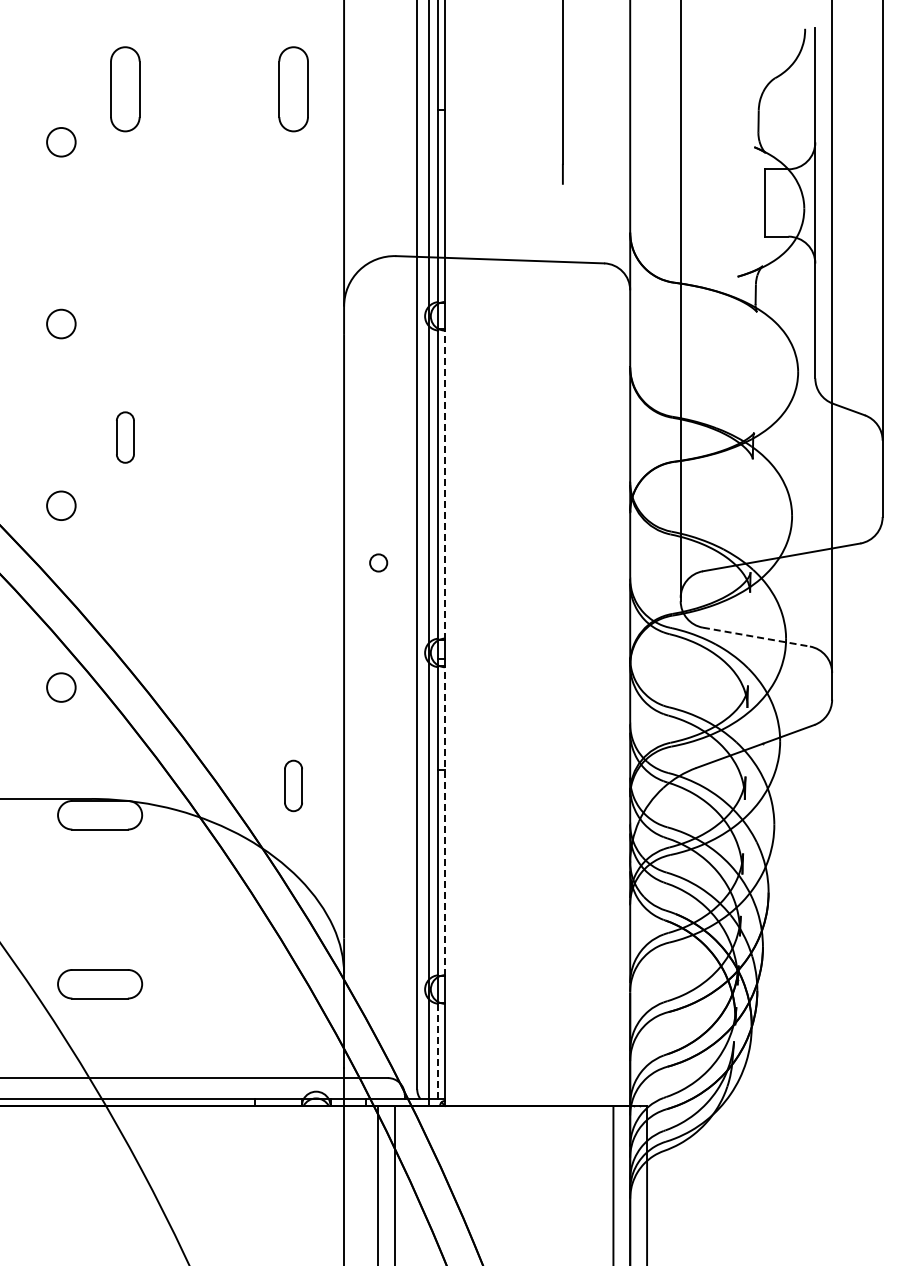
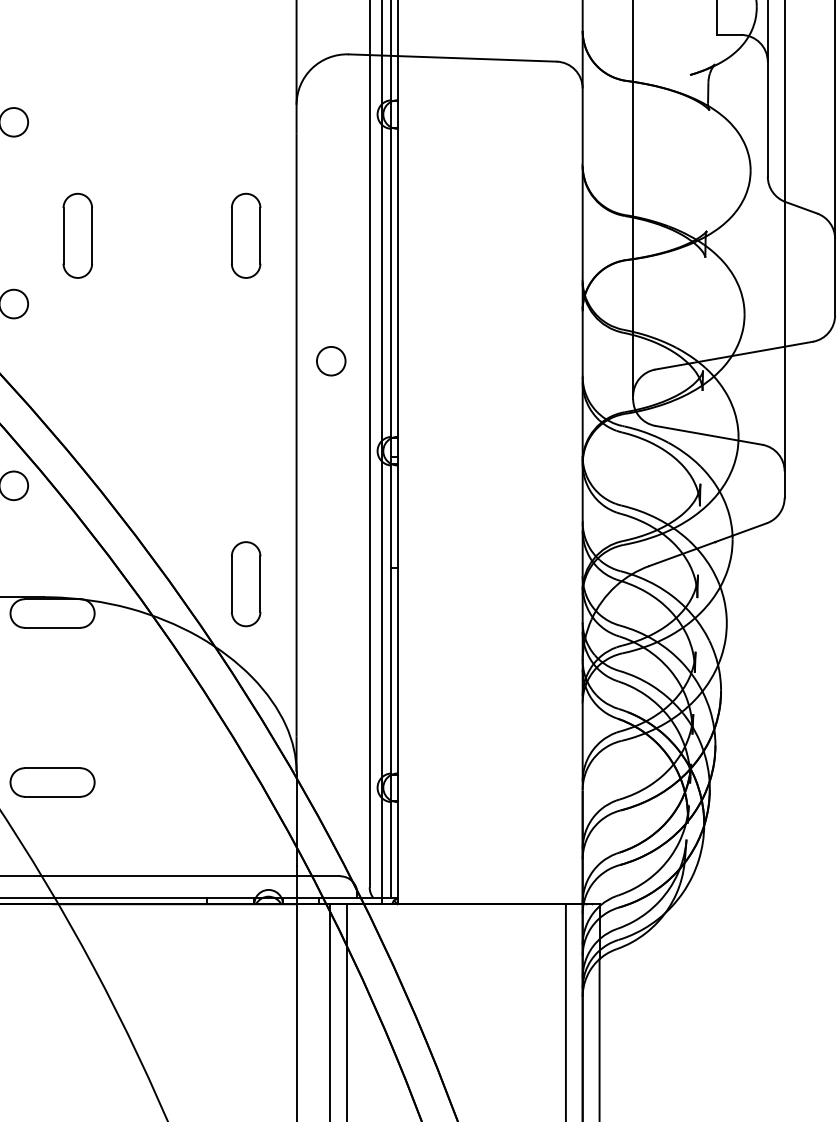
part: (125, 437) -> (77, 235), size x1.67
part: (293, 437) -> (245, 235), added
line: (445, 484) -> (397, 282), dashed -> solid
circle: (378, 562) -> (330, 360), size x1.67
line: (756, 637) -> (708, 435), dashed -> solid
part: (293, 785) -> (245, 583), size x1.67
line: (445, 820) -> (397, 618), dashed -> solid
line: (438, 1051) -> (390, 849), dashed -> solid

